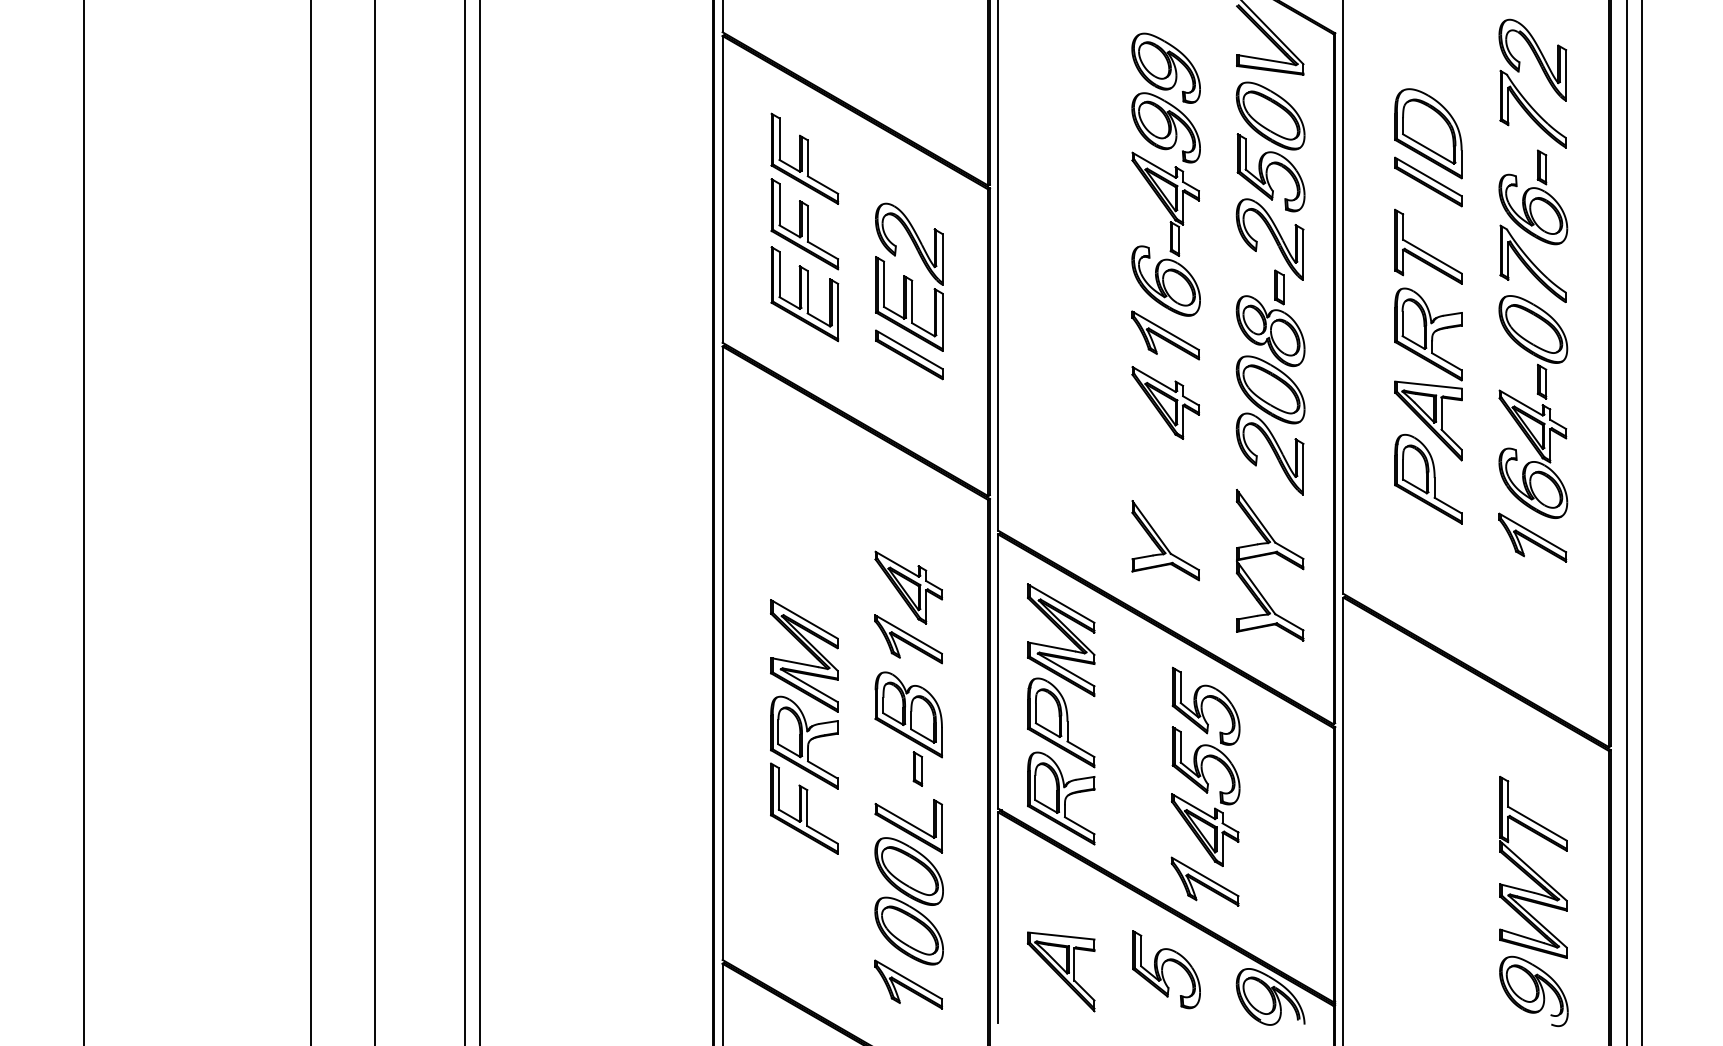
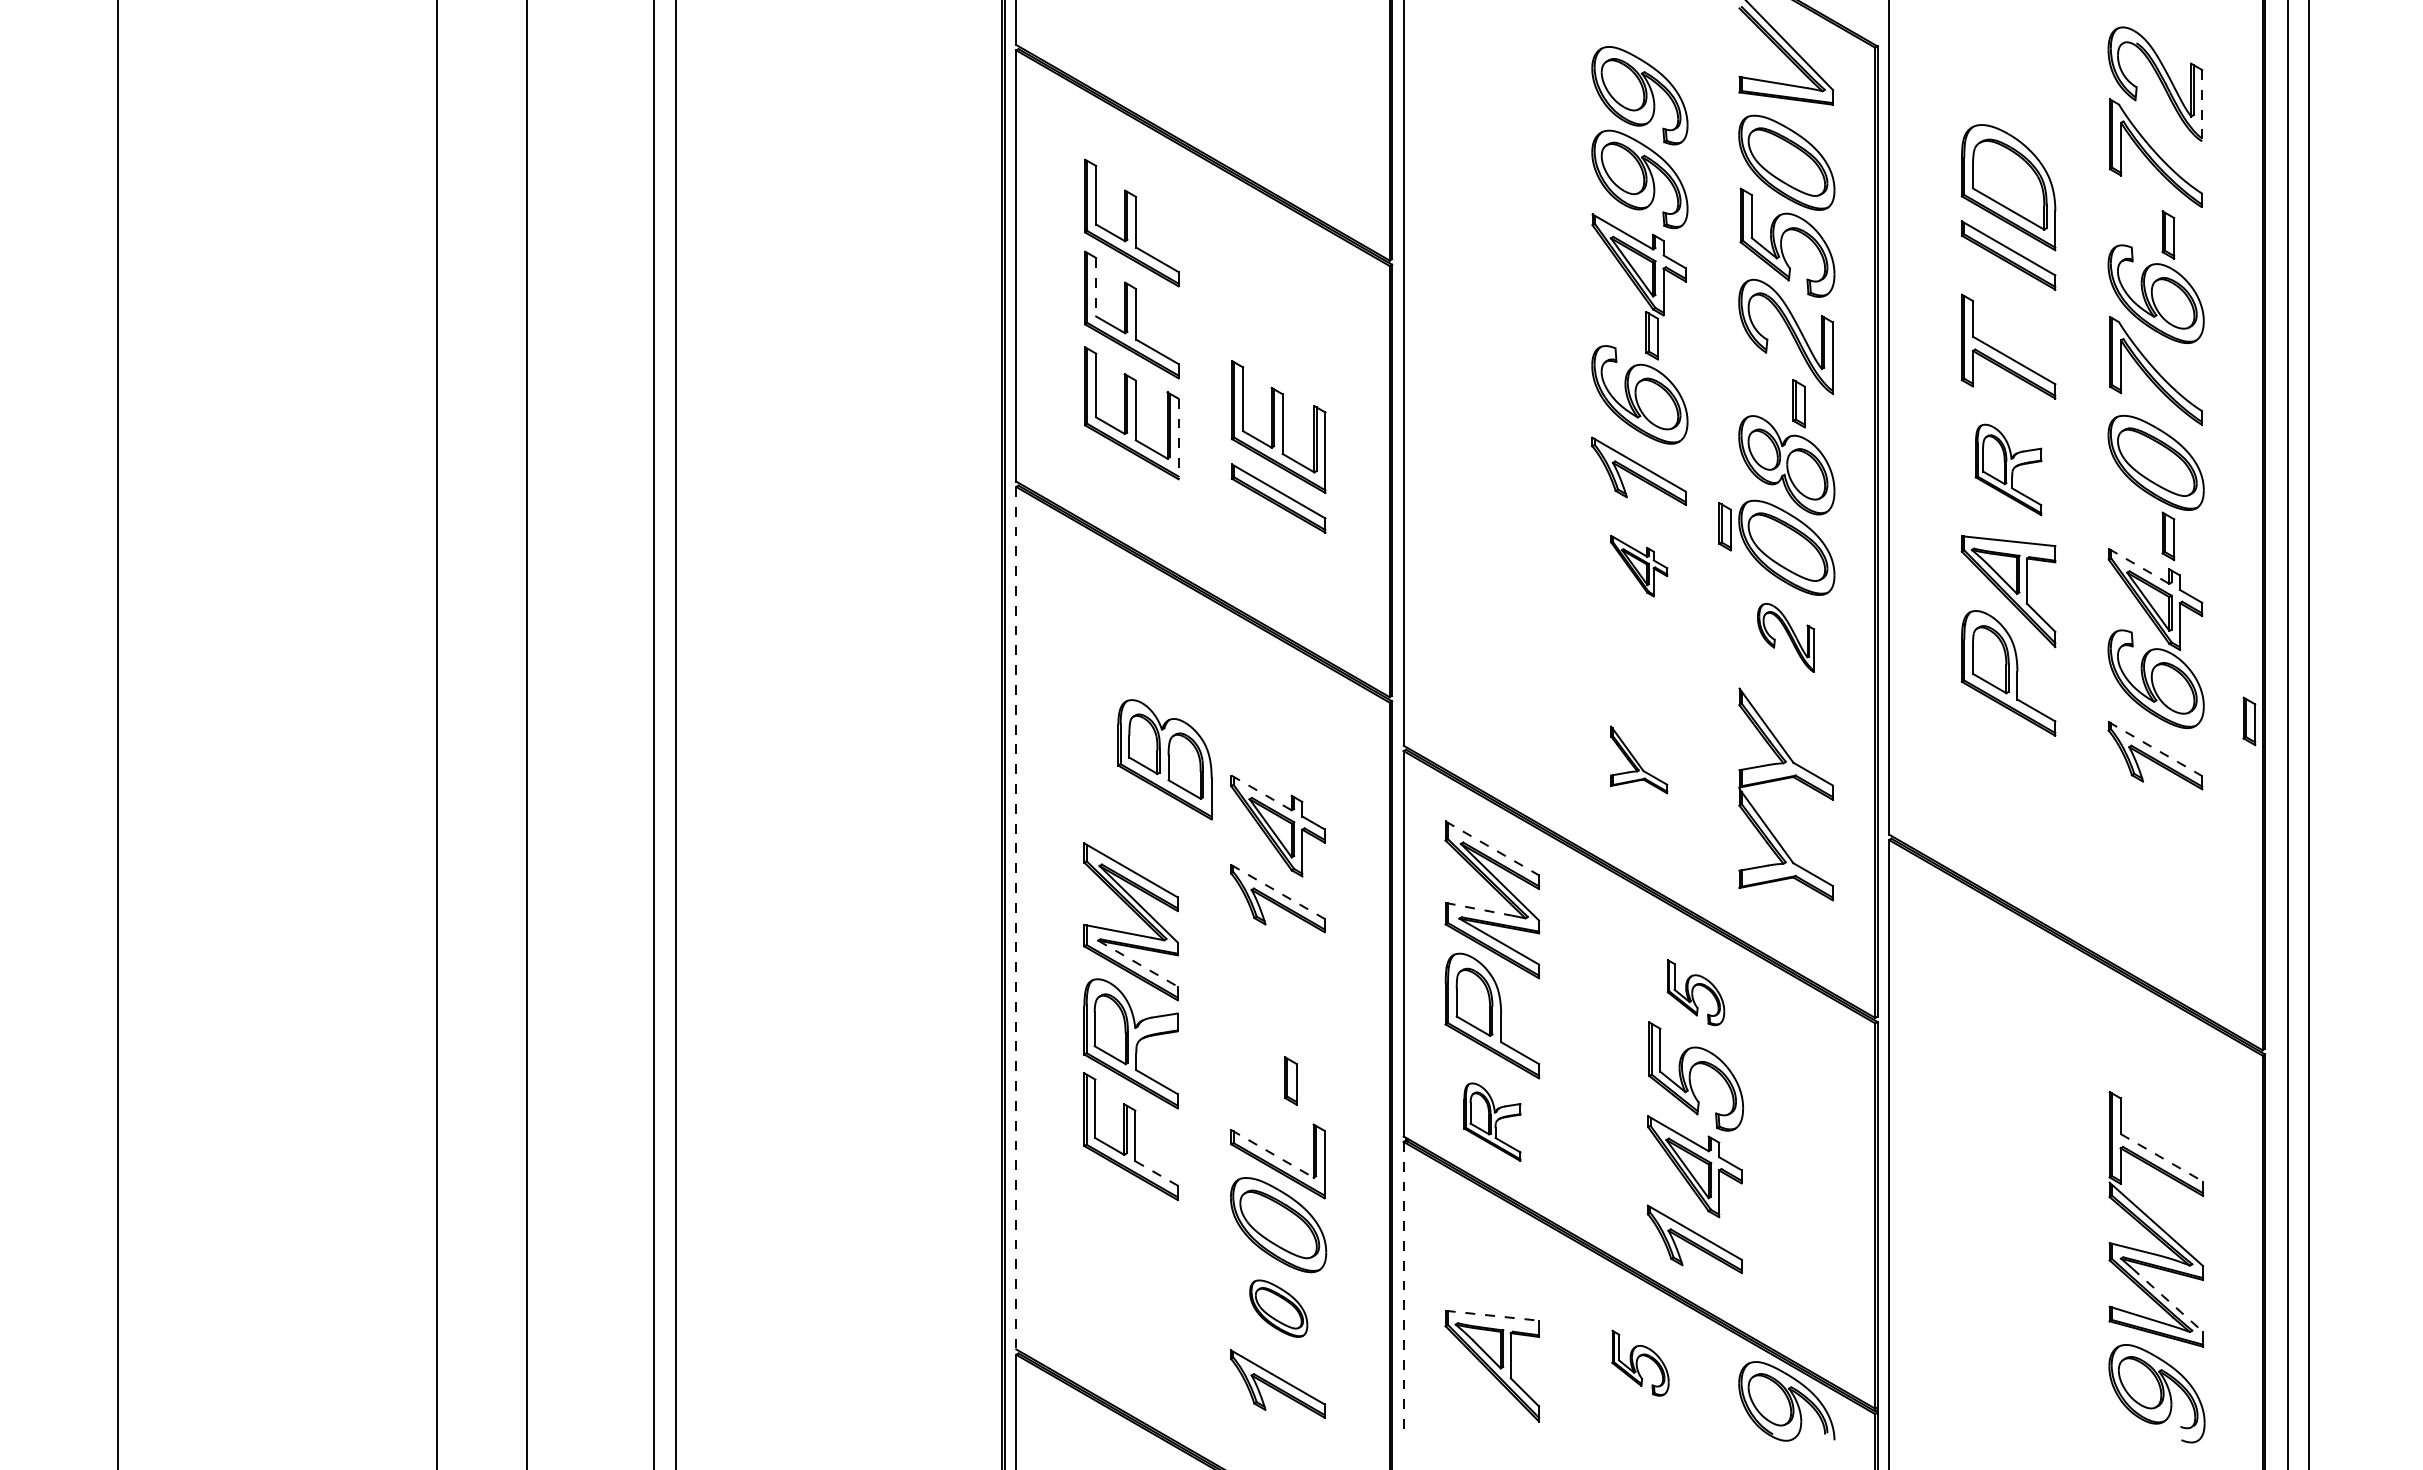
line: (1566, 75) -> (2202, 105), solid -> dashed
line: (779, 204) -> (1096, 287), solid -> dashed
part: (909, 243) -> (1278, 342), removed
line: (838, 312) -> (1178, 439), solid -> dashed
part: (1428, 334) -> (2008, 469), size x0.7
part: (1226, 374) -> (1724, 526), added
part: (1165, 402) -> (1638, 565), size x0.6
line: (1521, 403) -> (2139, 566), solid -> dashed
part: (1269, 453) -> (1785, 637), size x0.6
part: (1599, 513) -> (2249, 721), added
line: (1532, 533) -> (2155, 749), solid -> dashed
part: (1165, 540) -> (1638, 759), size x0.6
line: (897, 563) -> (1261, 792), solid -> dashed
line: (1061, 603) -> (1492, 848), solid -> dashed
line: (909, 635) -> (1278, 892), solid -> dashed
line: (1051, 647) -> (1478, 909), solid -> dashed
line: (722, 653) -> (1016, 918), solid -> dashed
line: (809, 685) -> (1138, 963), solid -> dashed
part: (1205, 706) -> (1695, 992), size x0.6
part: (908, 714) -> (1164, 759), moved
part: (1061, 797) -> (1492, 1121), size x0.6
line: (904, 820) -> (1272, 1153), solid -> dashed
line: (1537, 823) -> (2161, 1157), solid -> dashed
line: (822, 834) -> (1156, 1173), solid -> dashed
line: (998, 918) -> (1403, 1290), solid -> dashed
line: (1541, 925) -> (2167, 1300), solid -> dashed
part: (909, 930) -> (1278, 1308), size x0.6
line: (1061, 935) -> (1492, 1315), solid -> dashed
part: (1166, 969) -> (1640, 1363), size x0.6

